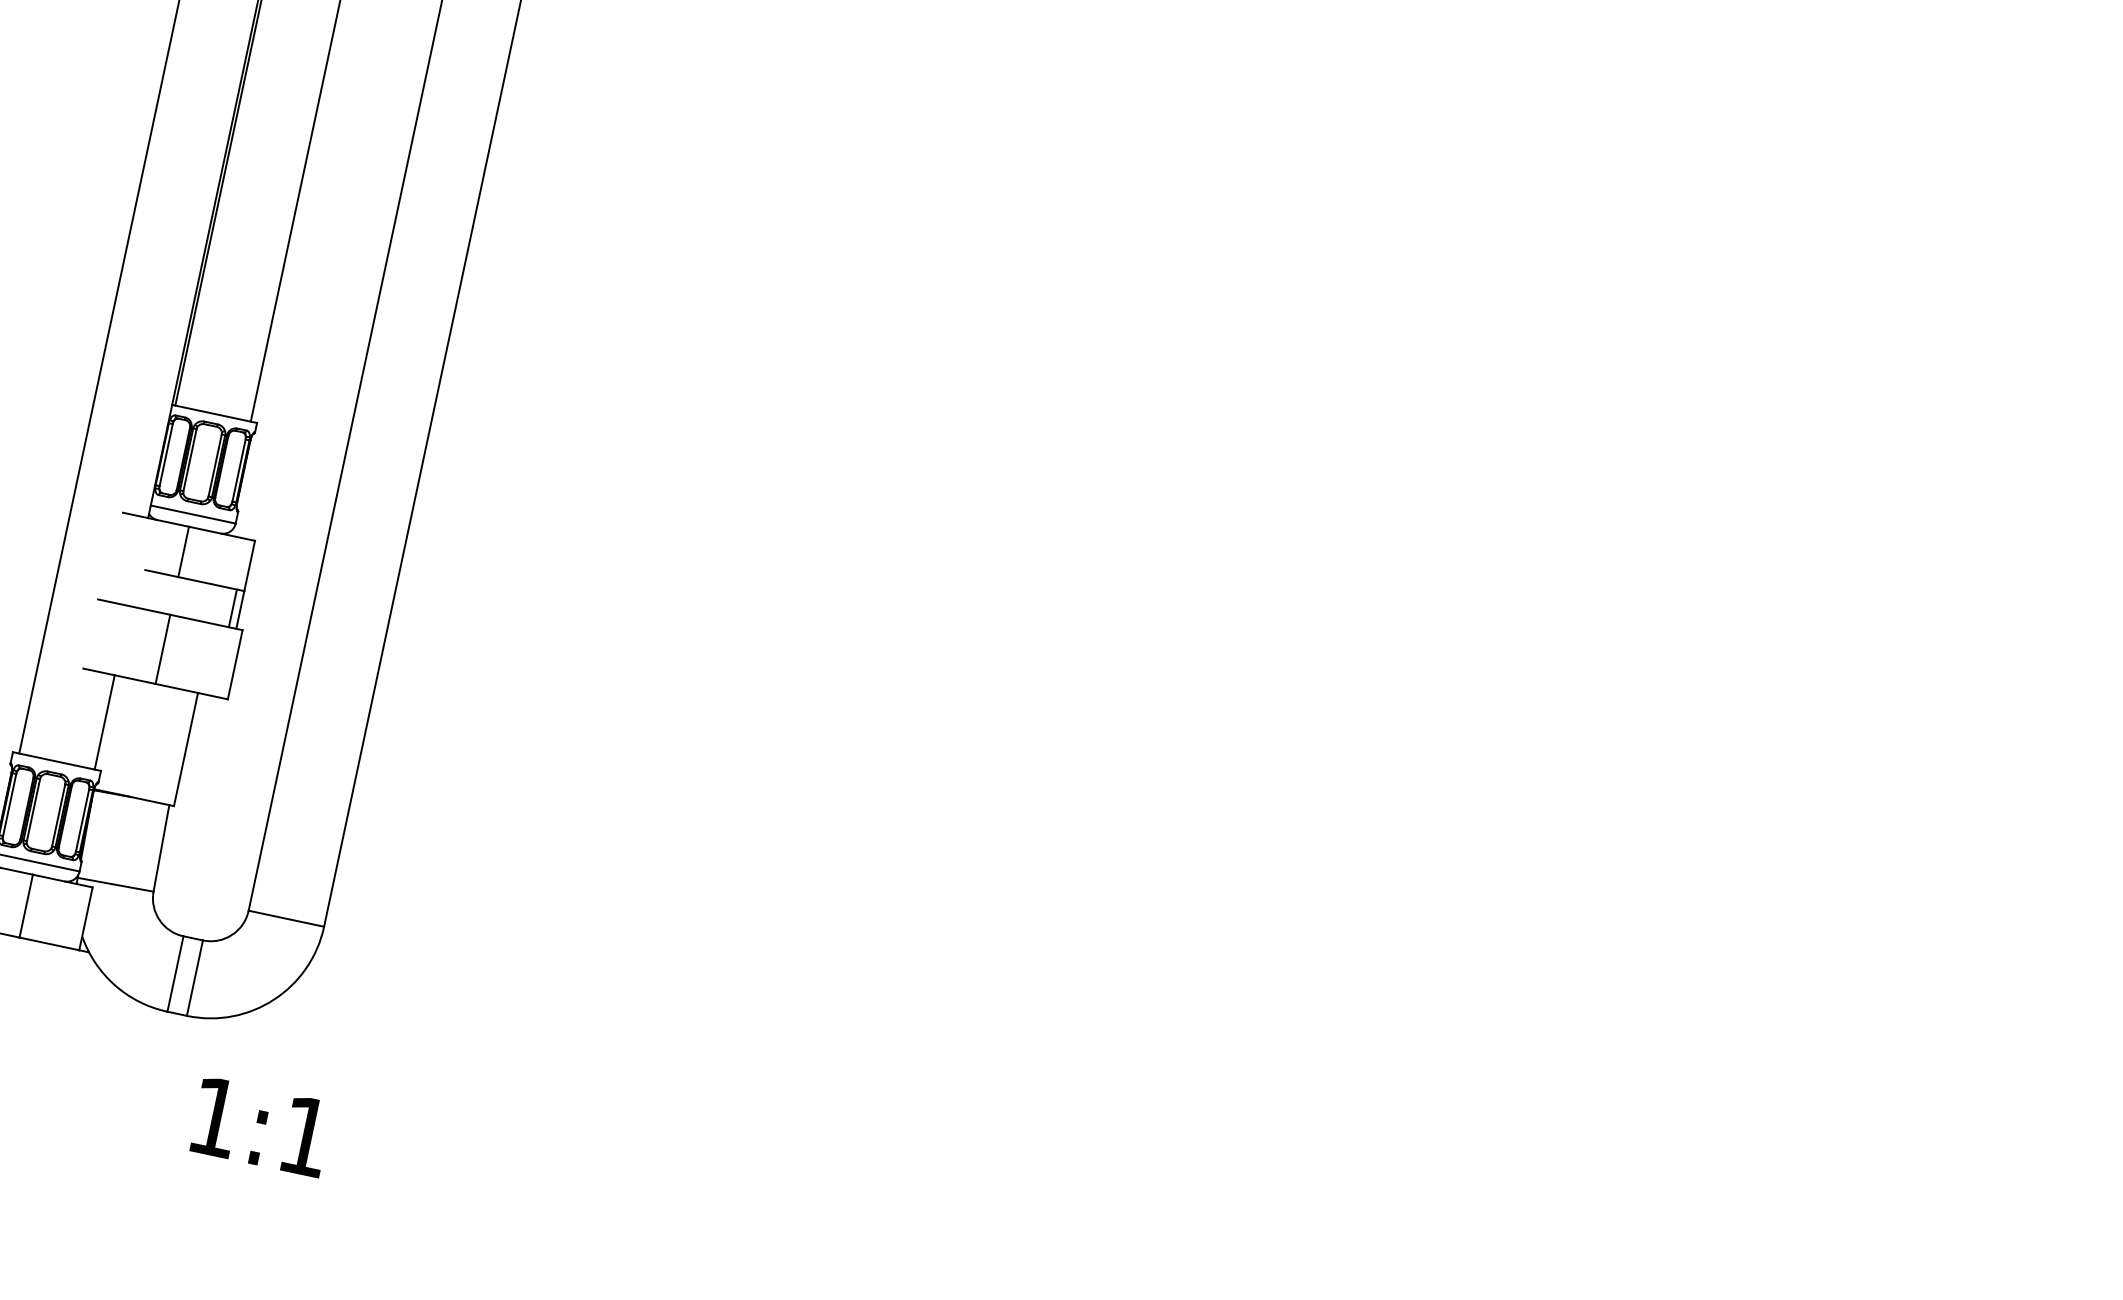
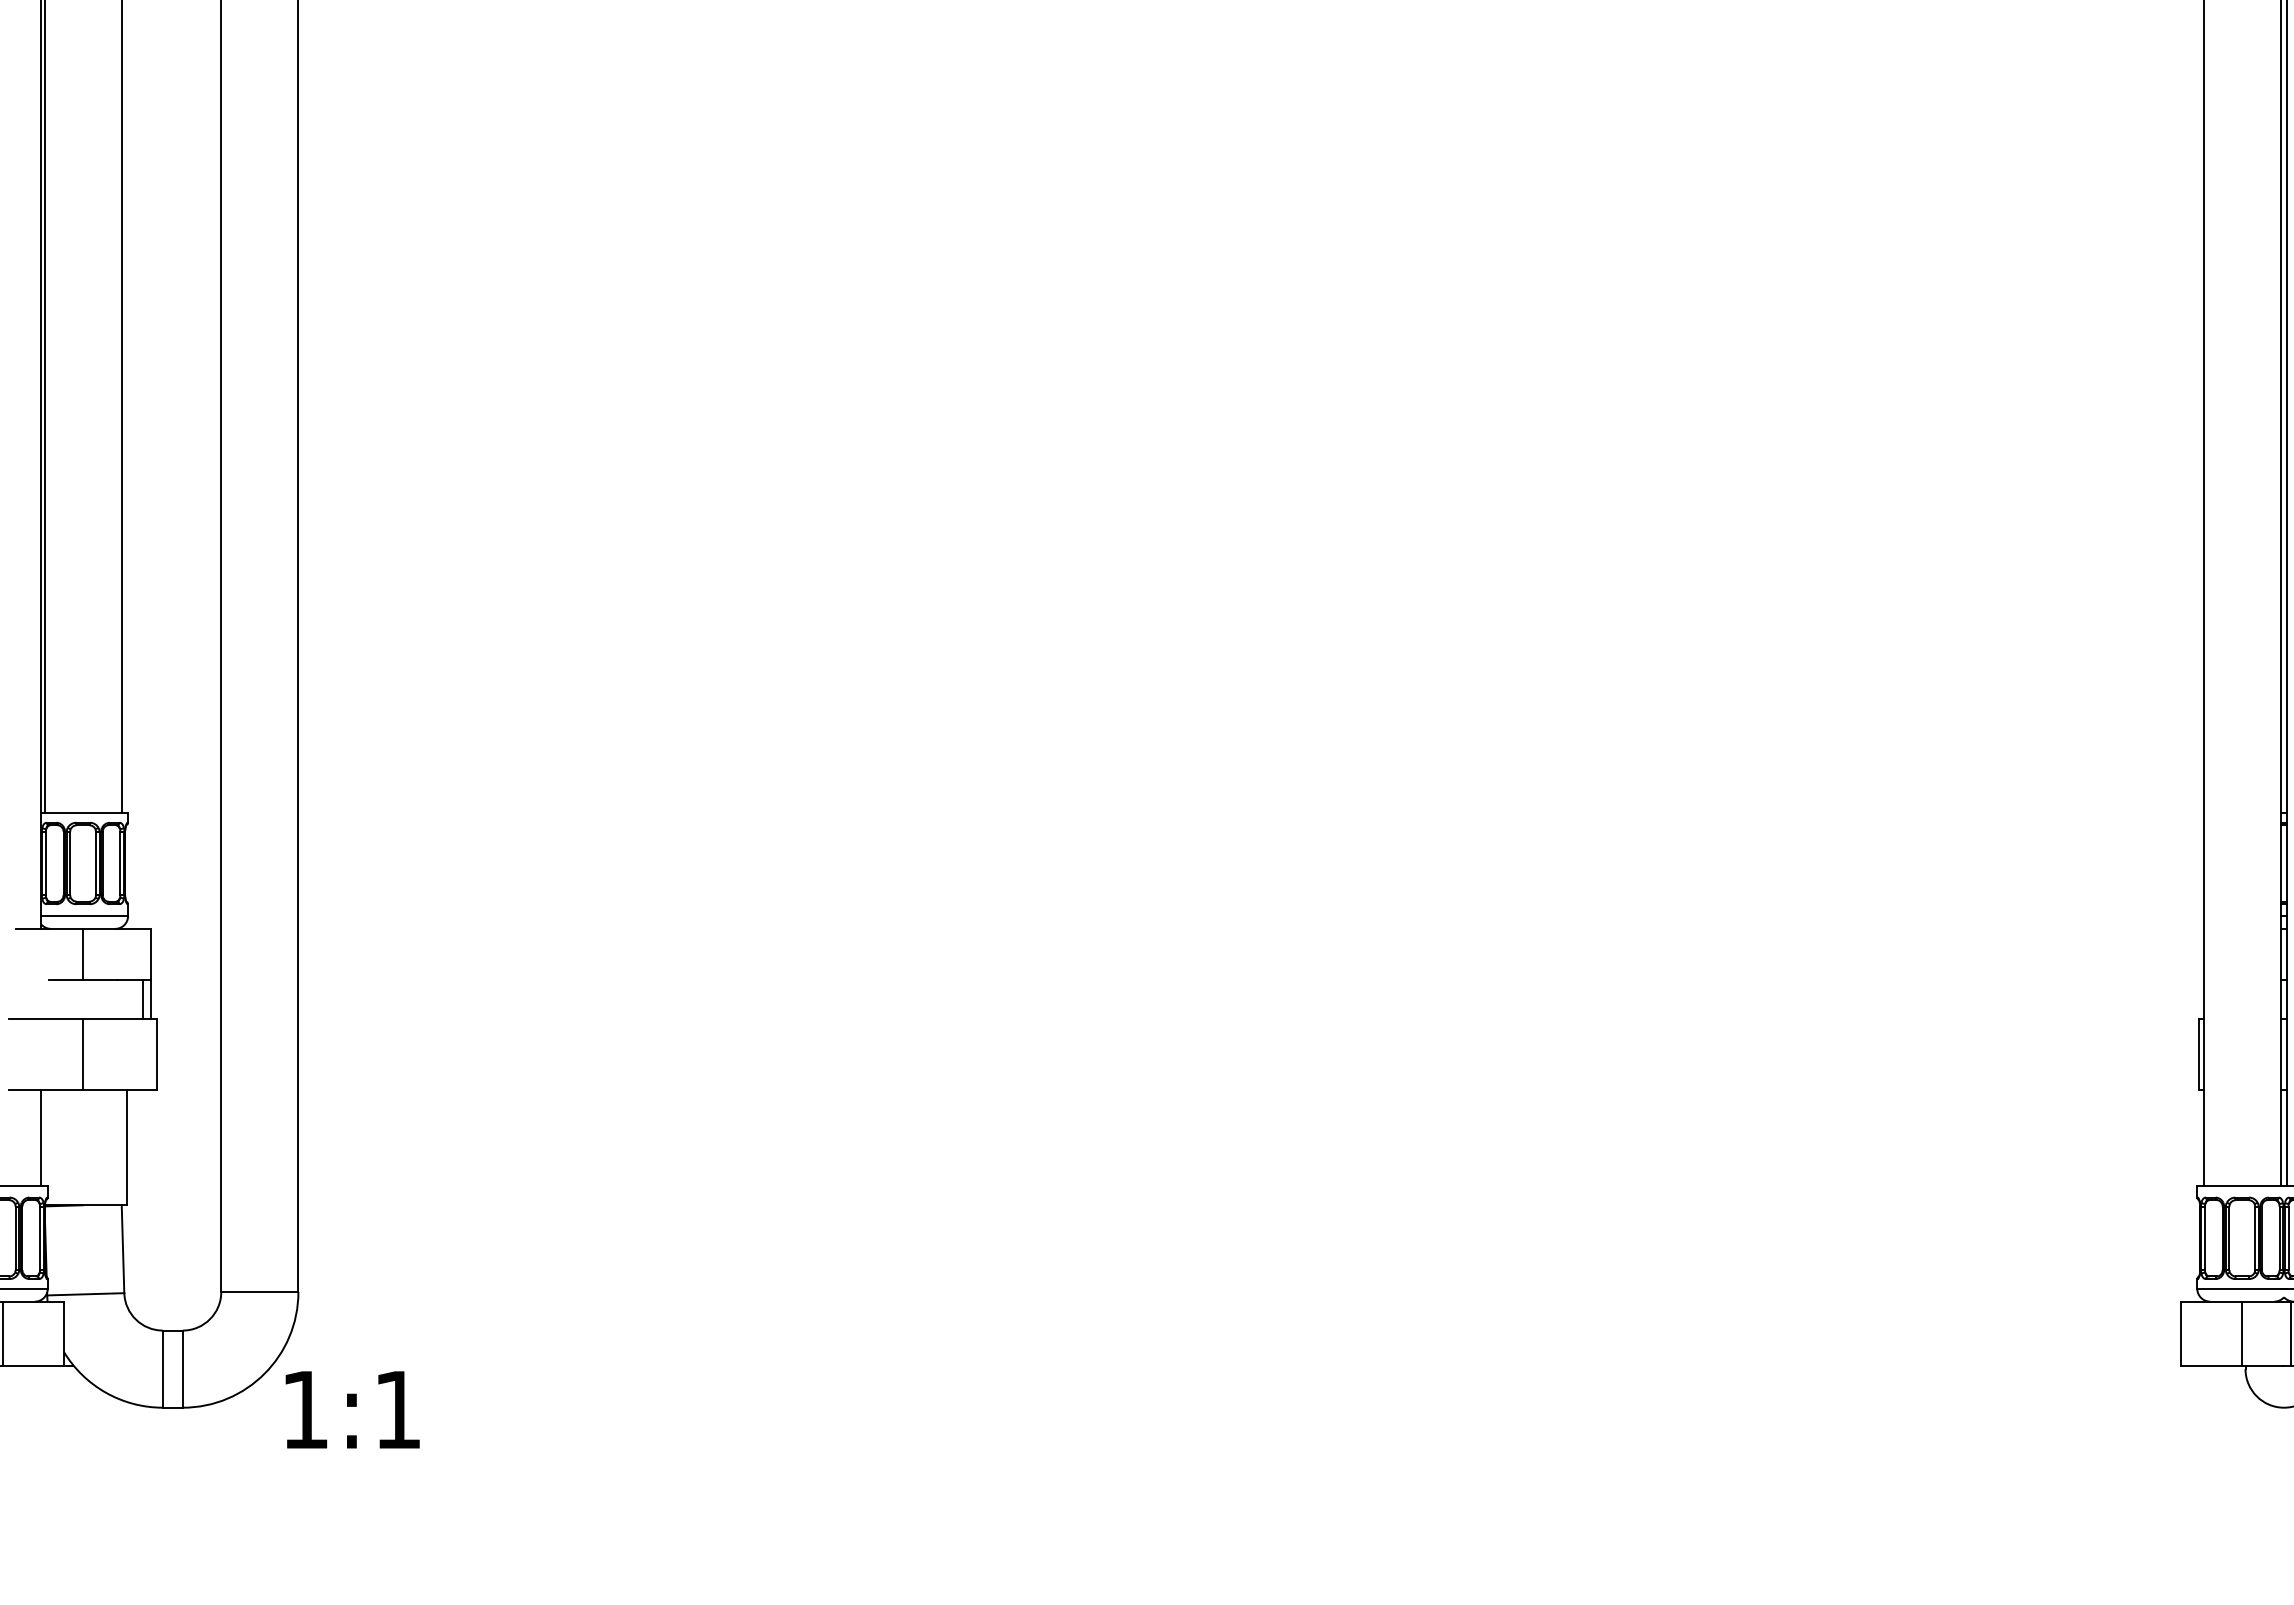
text: (261, 1126) -> (352, 1409), moved

